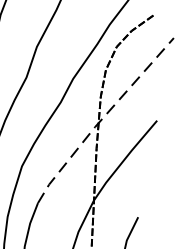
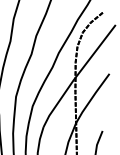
line: (102, 119) -> (77, 75), dashed -> solid

